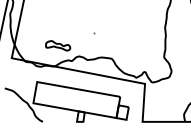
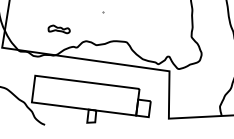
part: (58, 45) -> (59, 28), size x0.7

